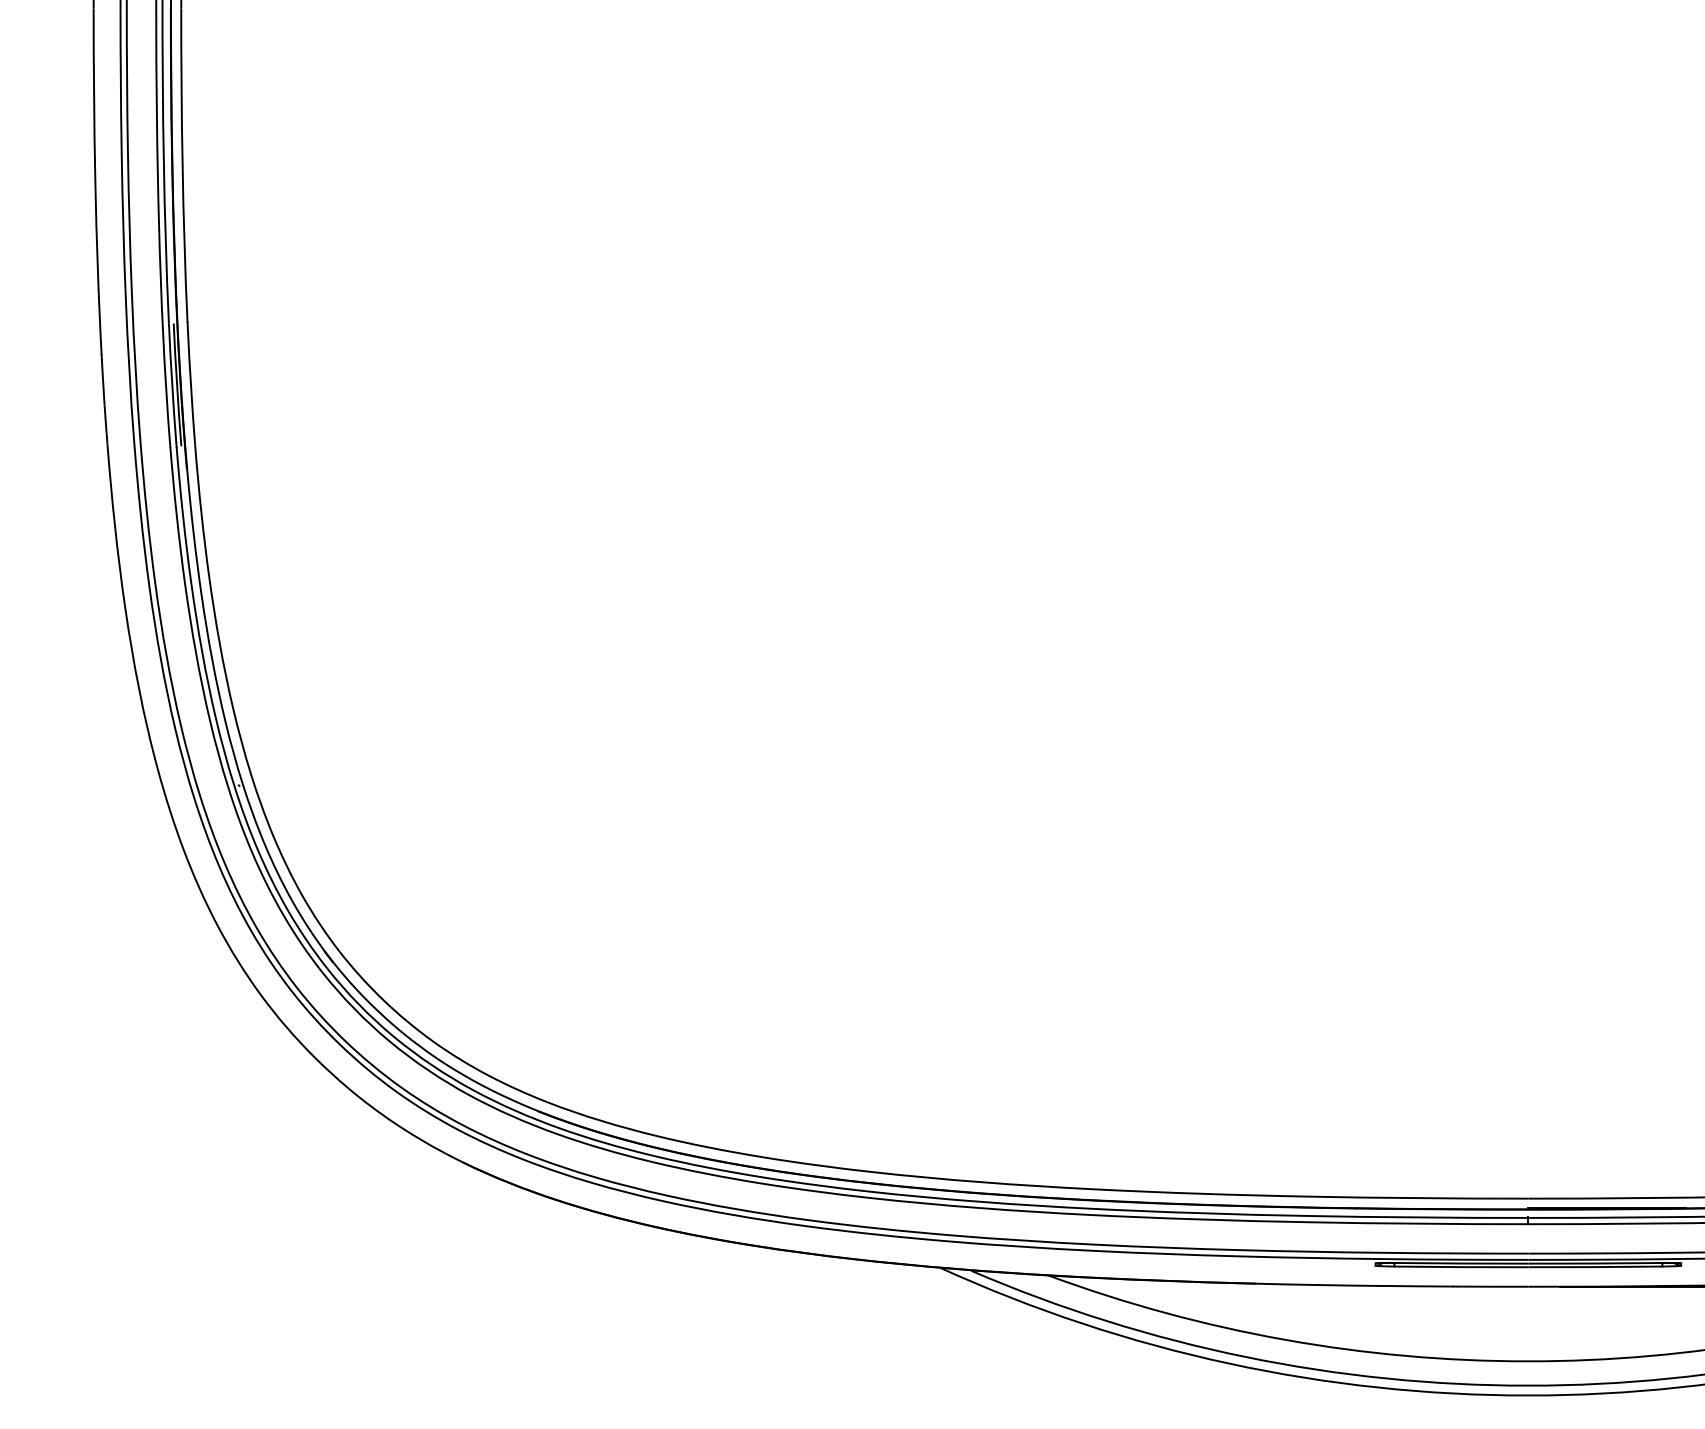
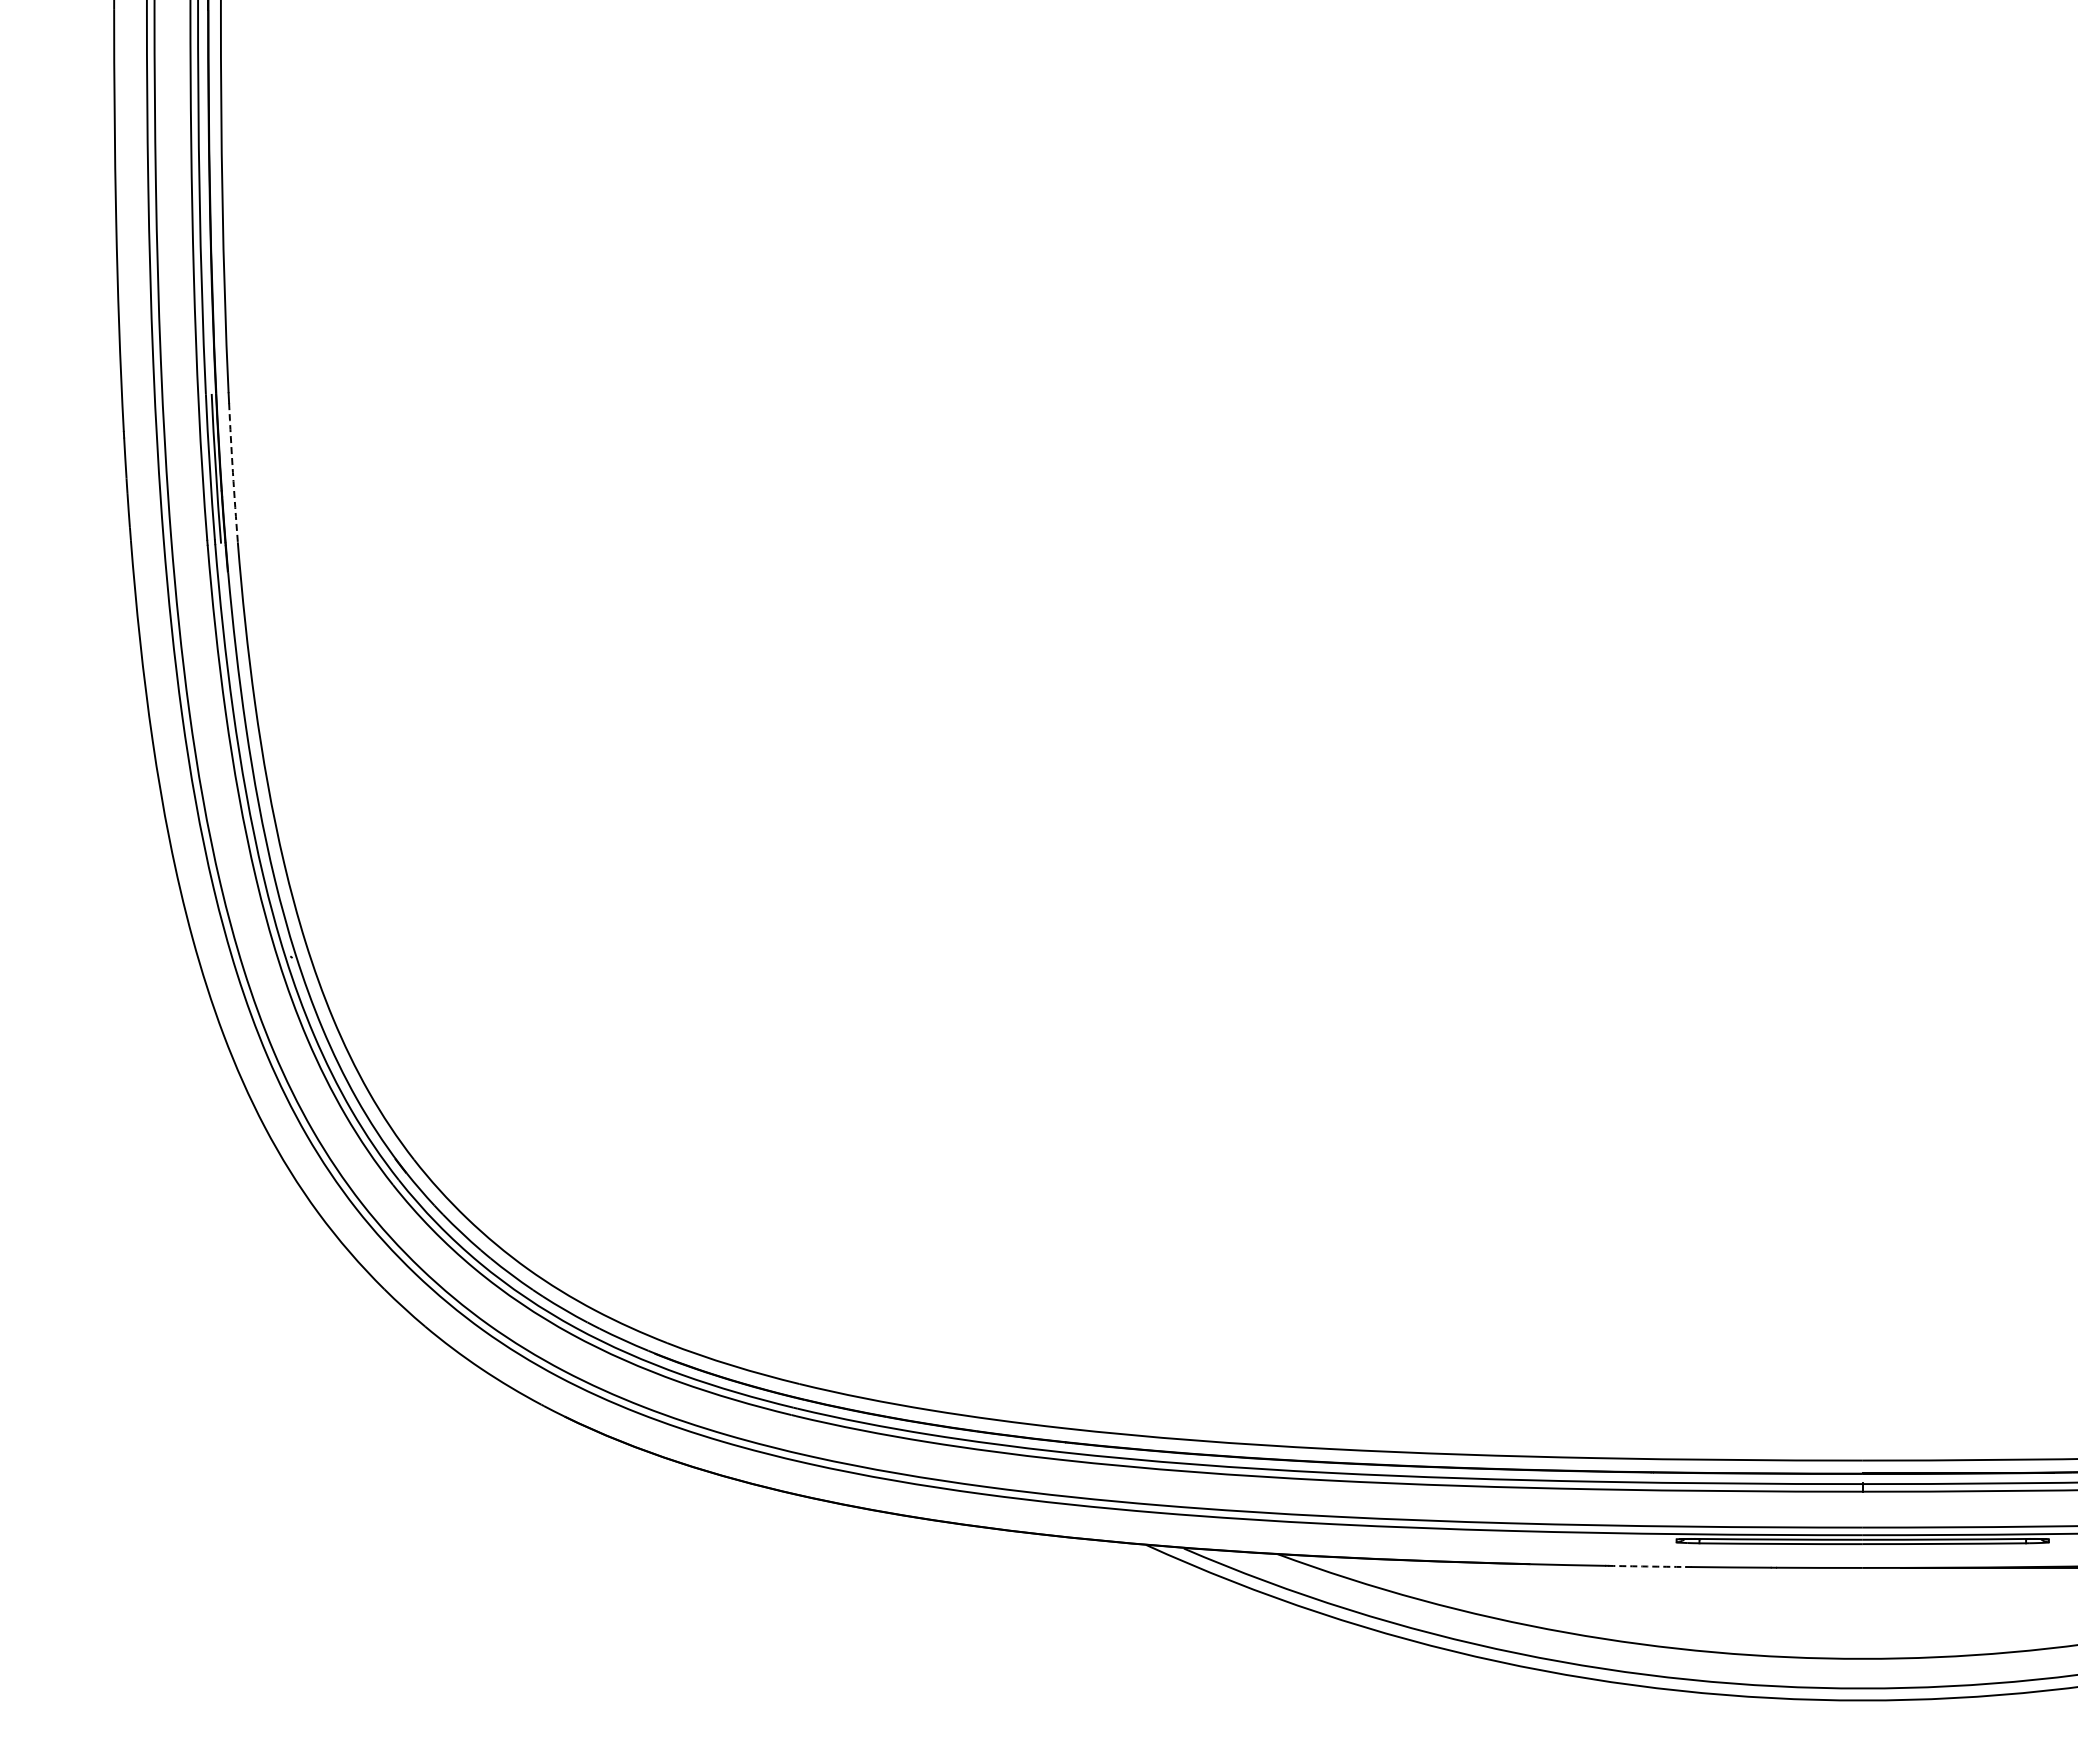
arc: (190, 387) -> (232, 472), solid -> dashed
arc: (1351, 1285) -> (1647, 1566), solid -> dashed

